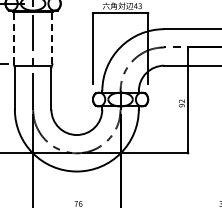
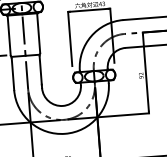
line: (13, 37) -> (8, 35), dashed -> solid
line: (52, 37) -> (38, 32), dashed -> solid

